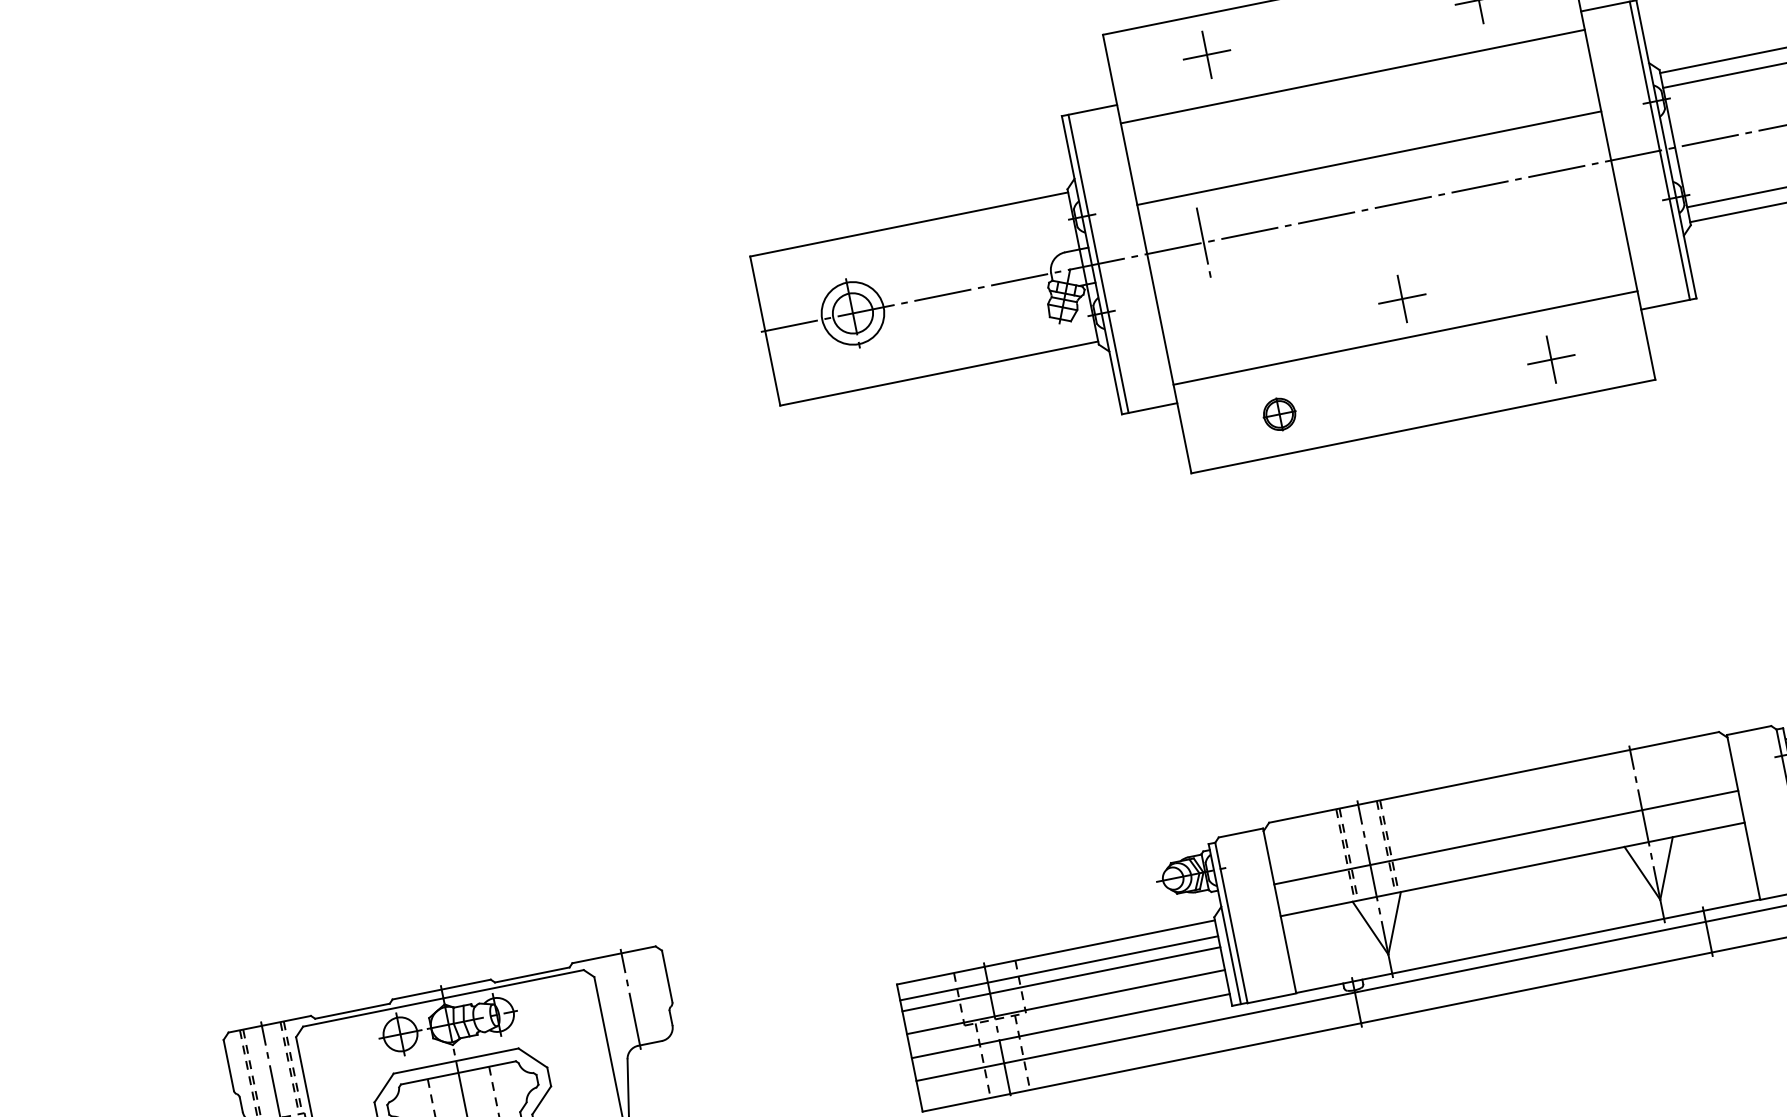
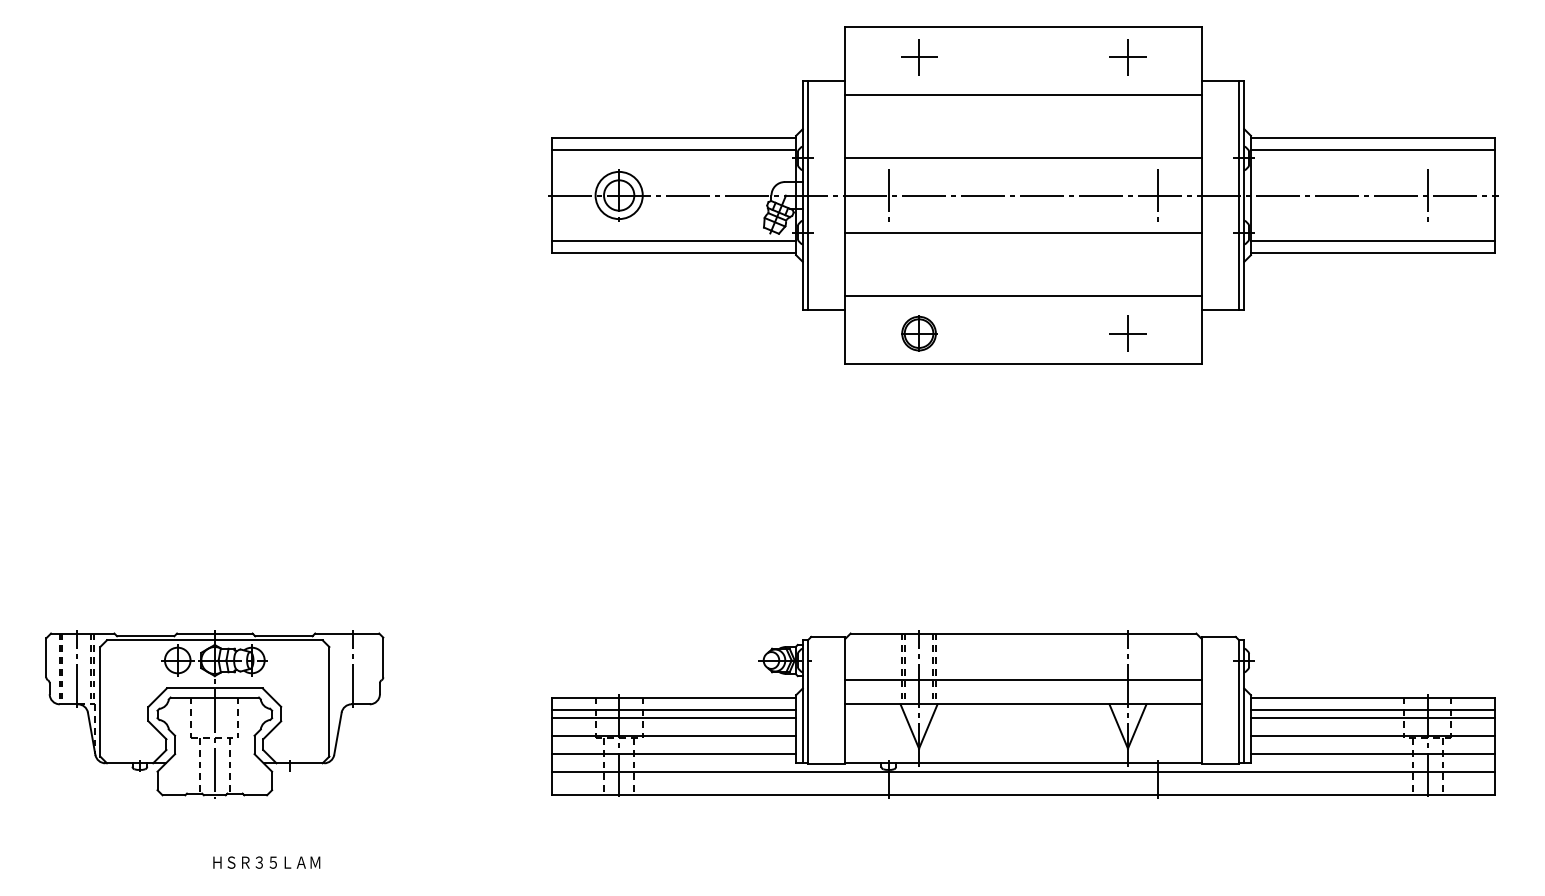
line: (1554, 171) -> (1158, 195), added
line: (911, 239) -> (673, 149), added
line: (1389, 256) -> (1023, 233), added
part: (1401, 298) -> (1026, 266), removed
line: (935, 359) -> (673, 241), added
part: (1280, 414) -> (919, 333), size x1.43

